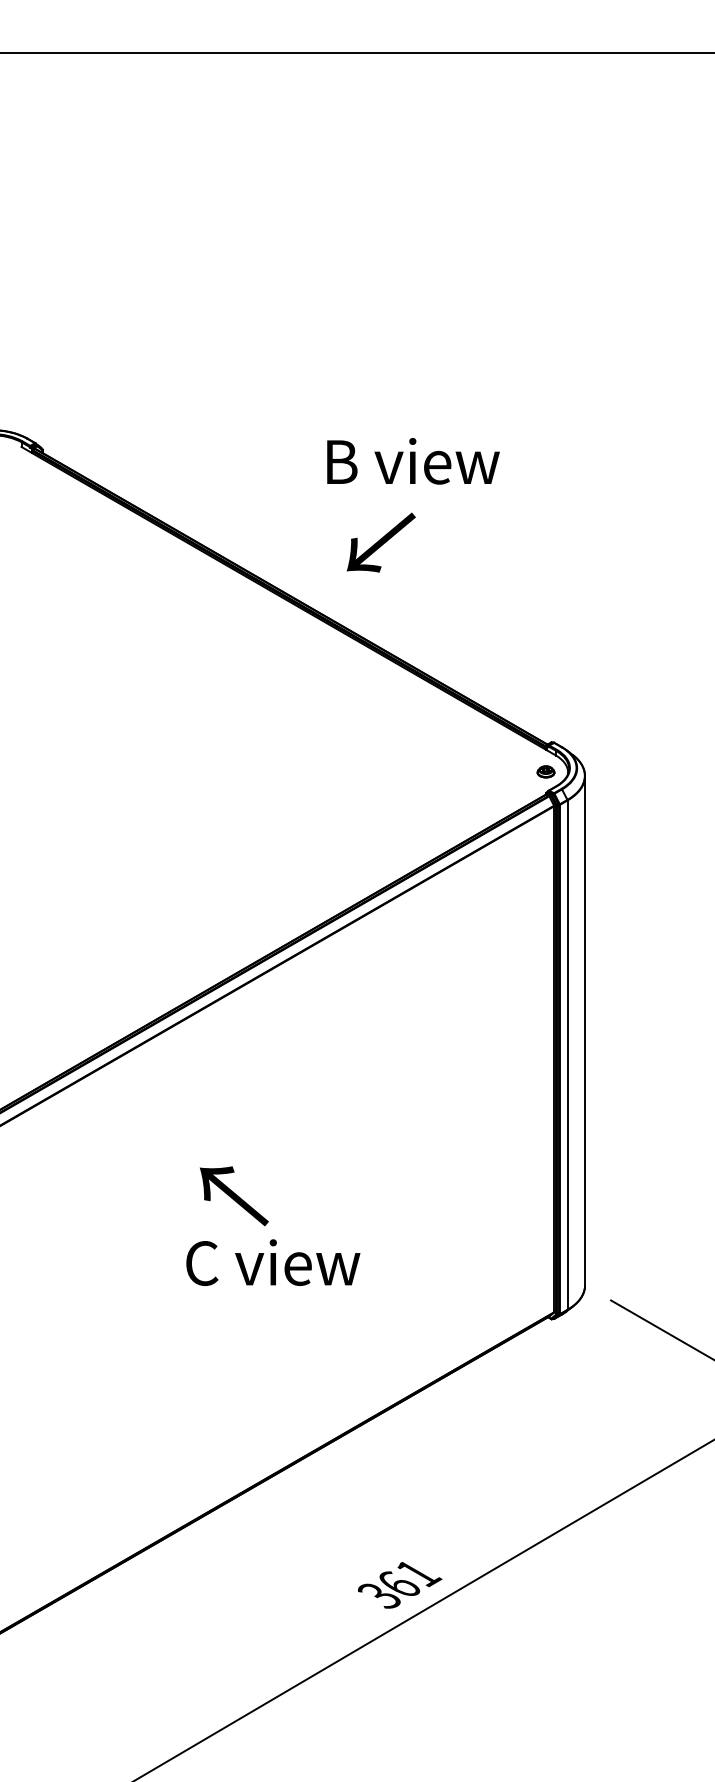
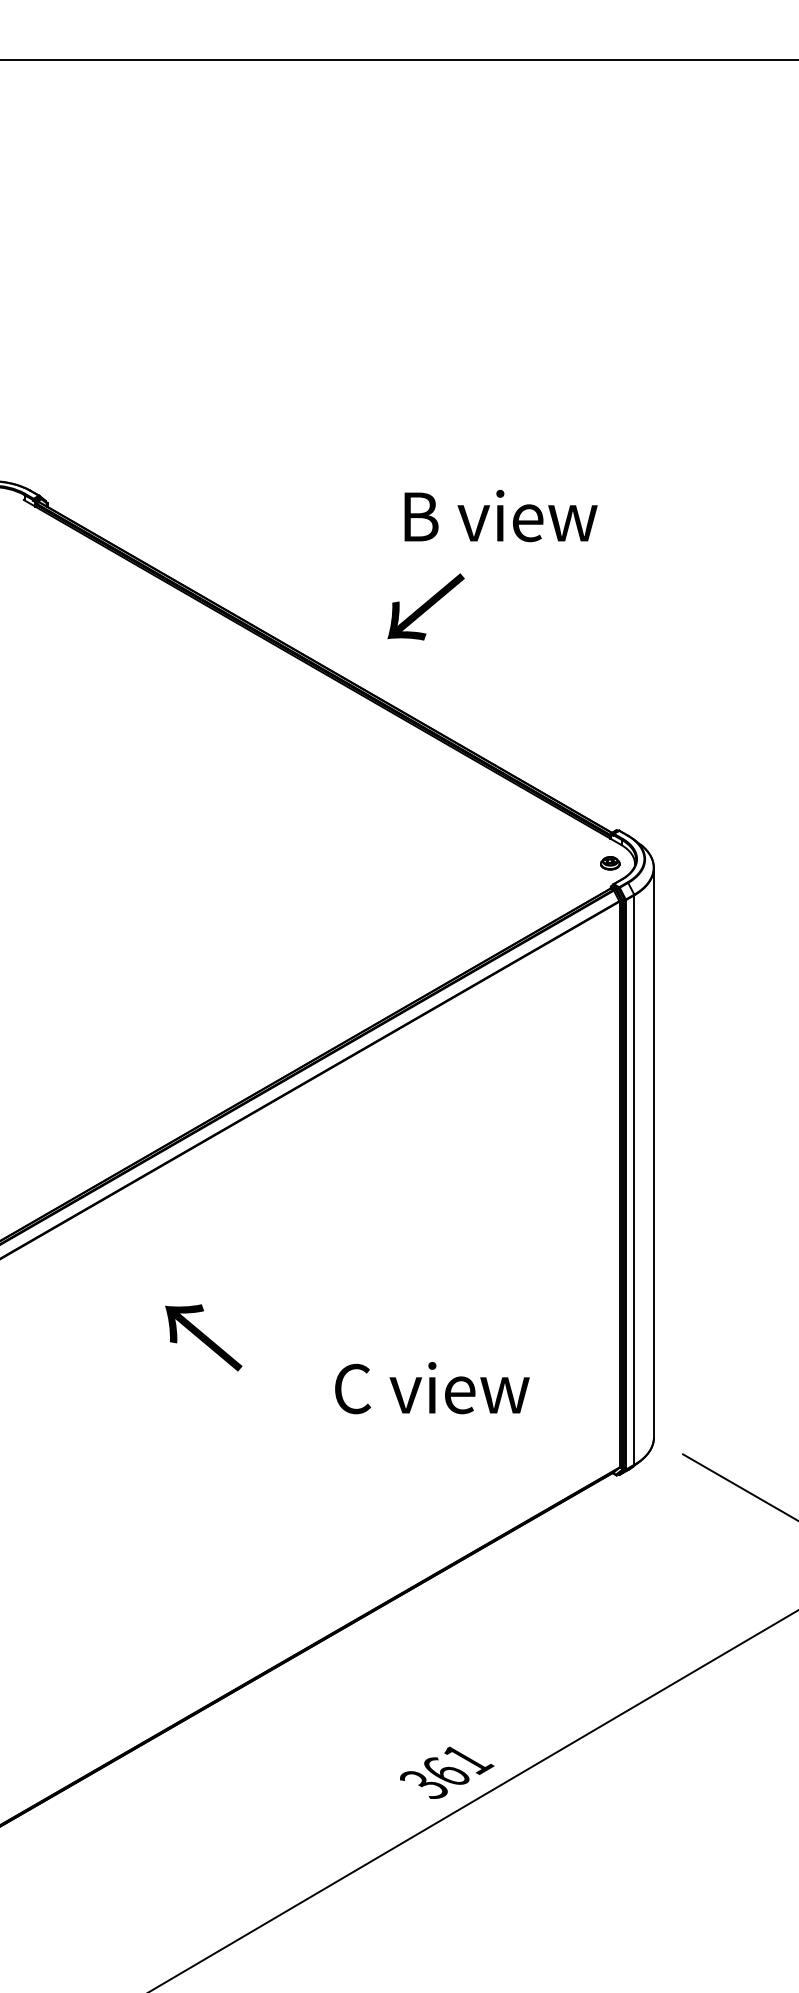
text: (412, 460) -> (500, 515), moved
text: (234, 1195) -> (203, 1337), moved
text: (273, 1263) -> (432, 1388), moved

